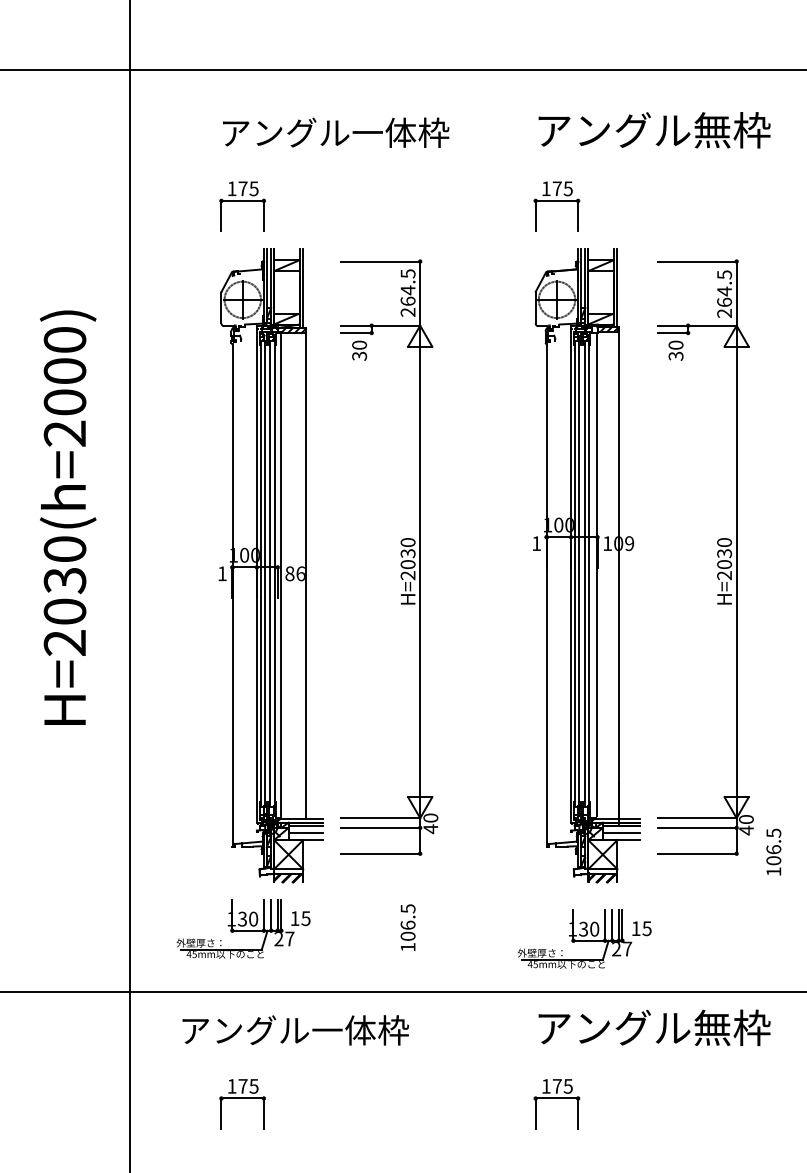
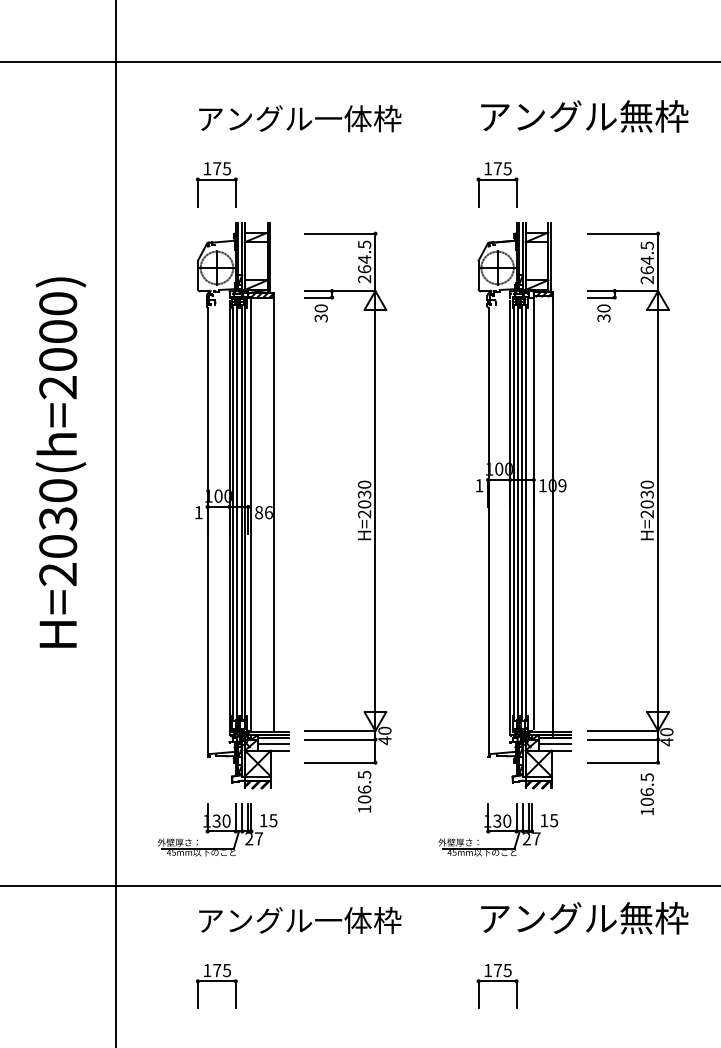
text: (772, 852) -> (646, 794), moved
text: (407, 927) -> (364, 791), moved
part: (584, 938) -> (498, 829), moved
text: (296, 1030) -> (300, 920), moved

